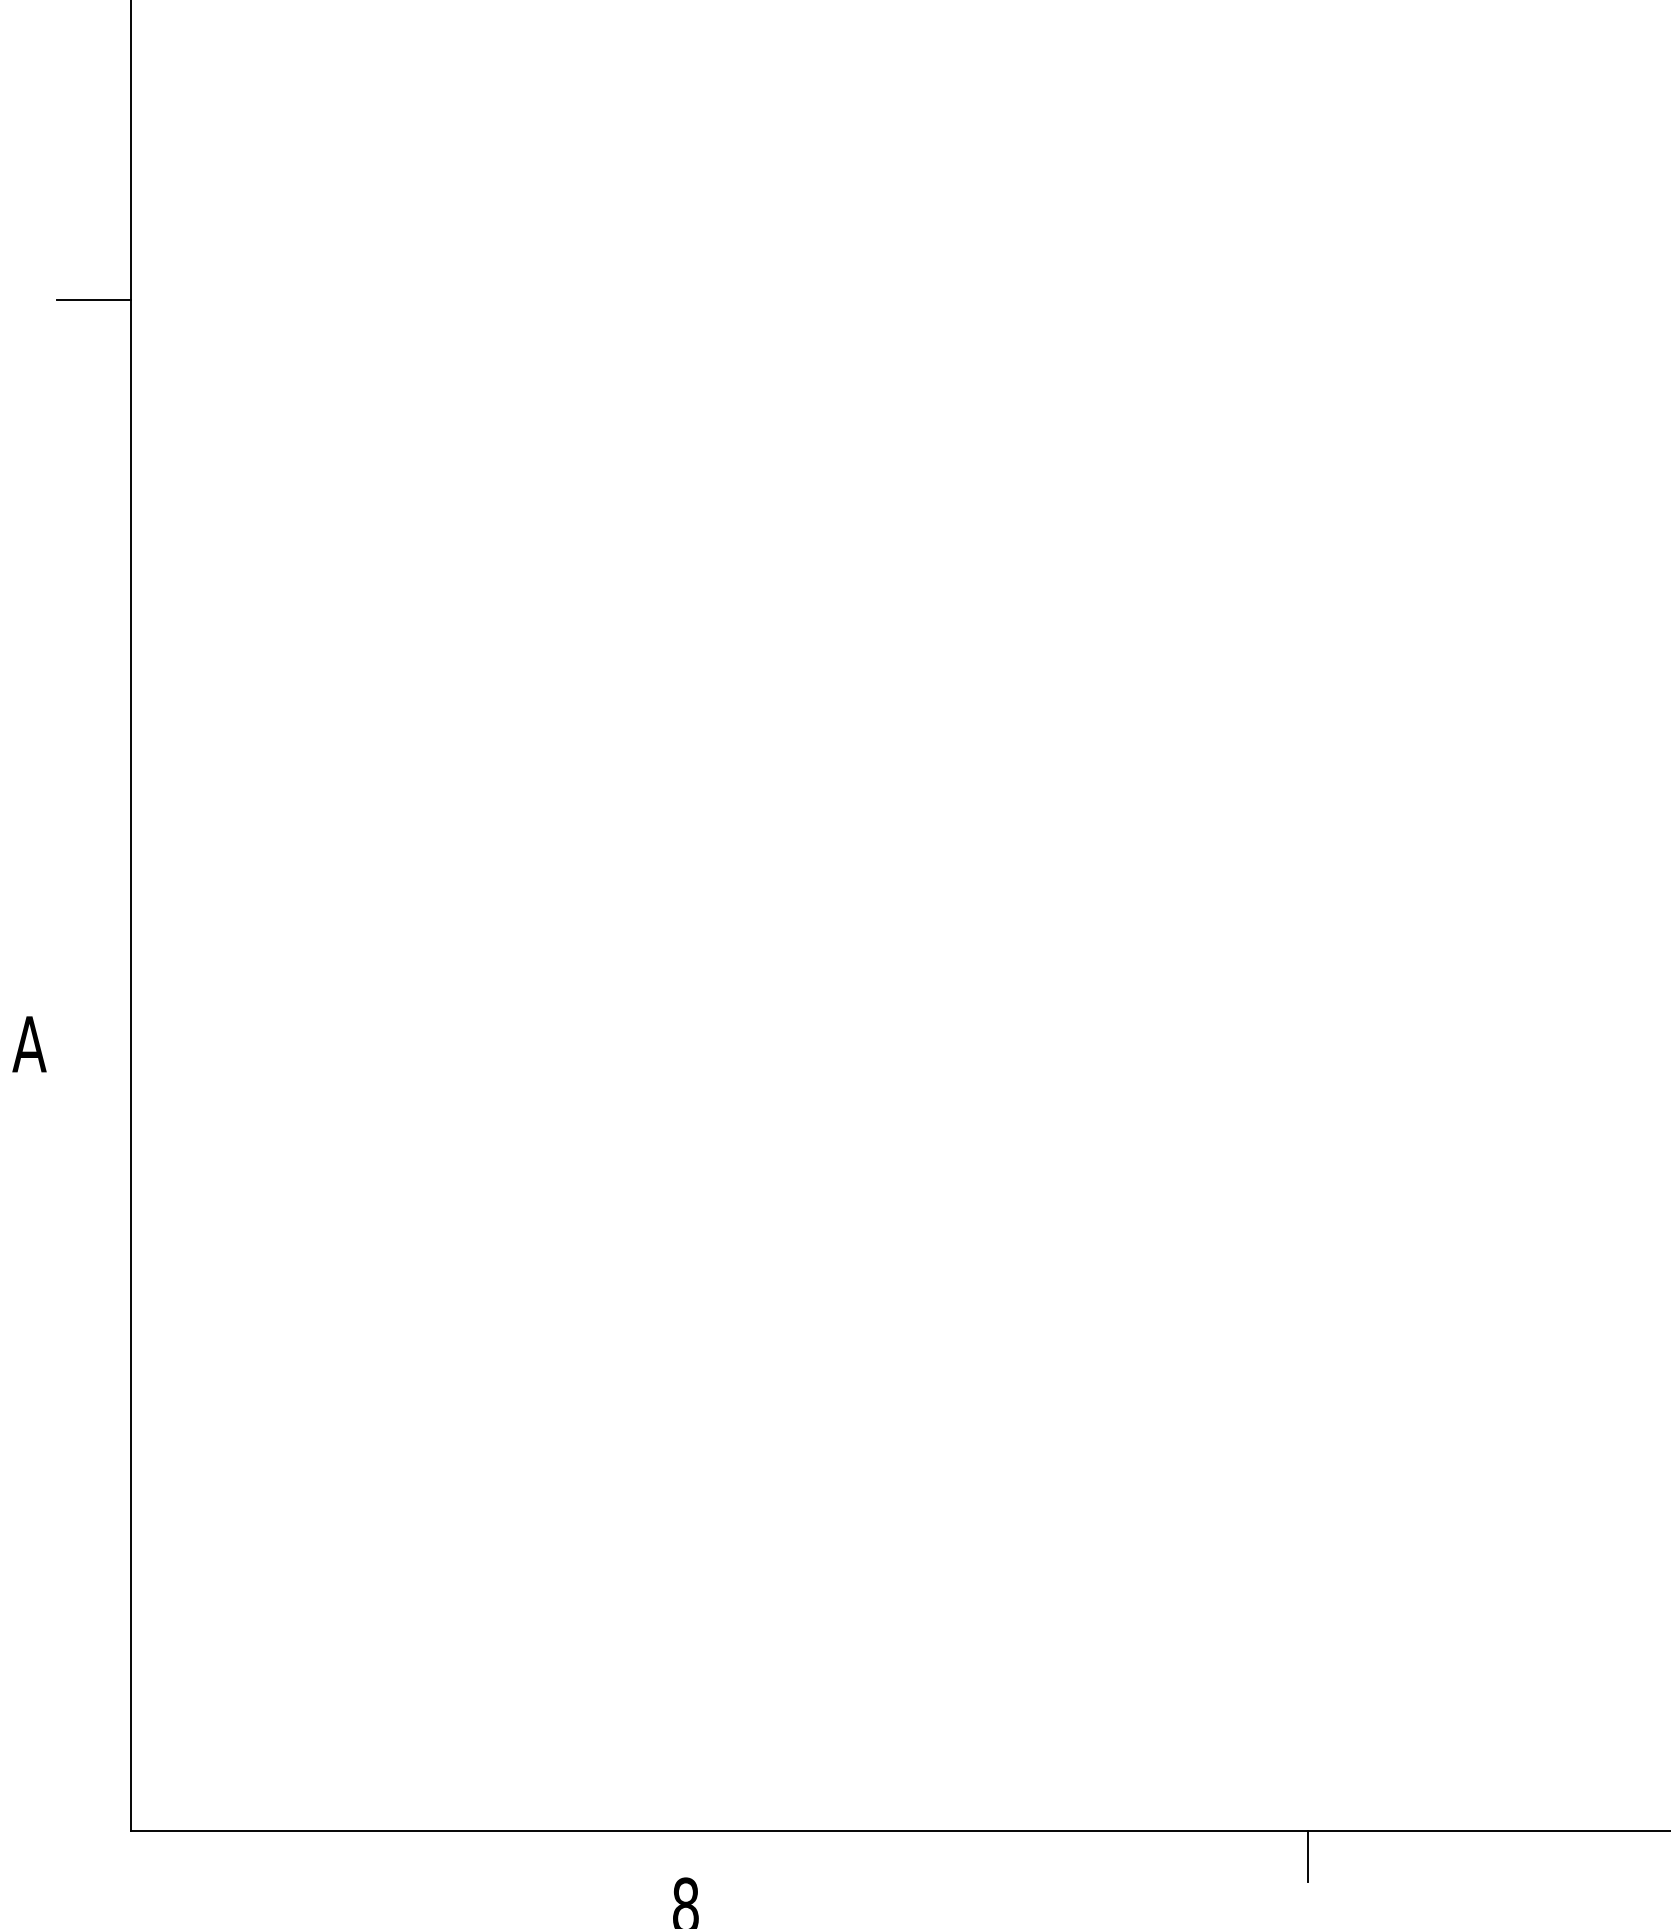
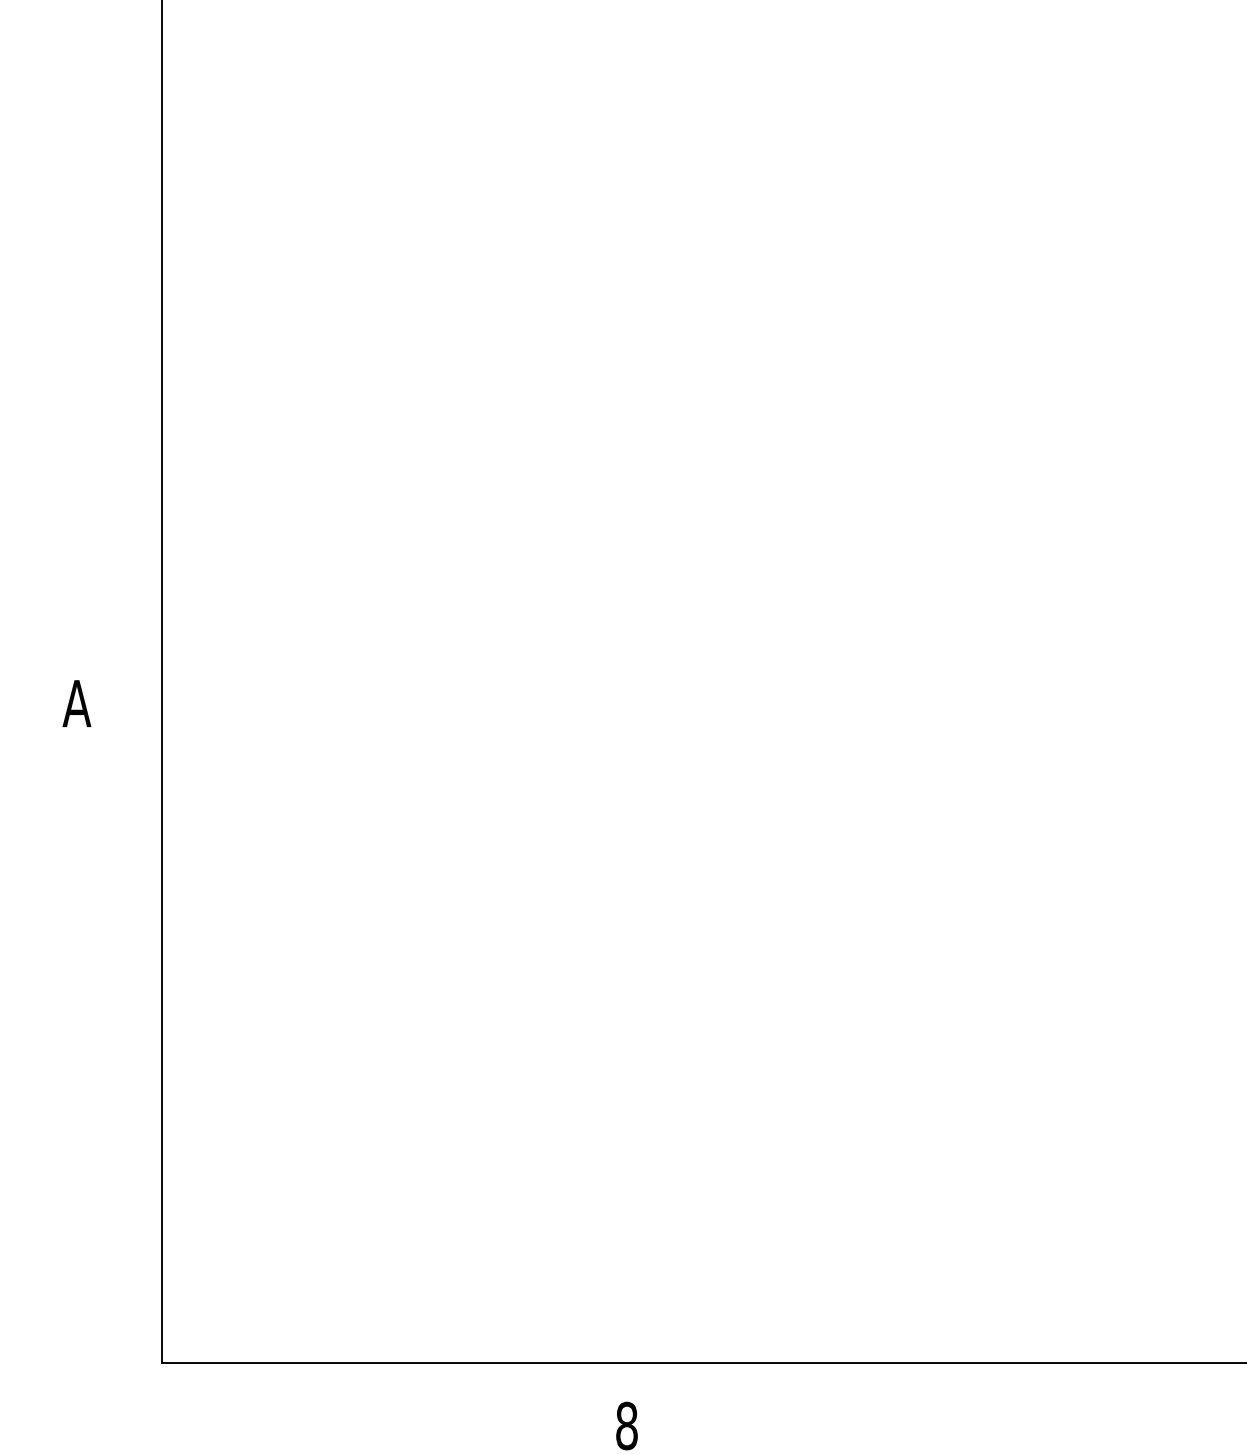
line: (93, 300) -> (130, 80), removed
line: (1307, 1856) -> (1147, 1384), removed

